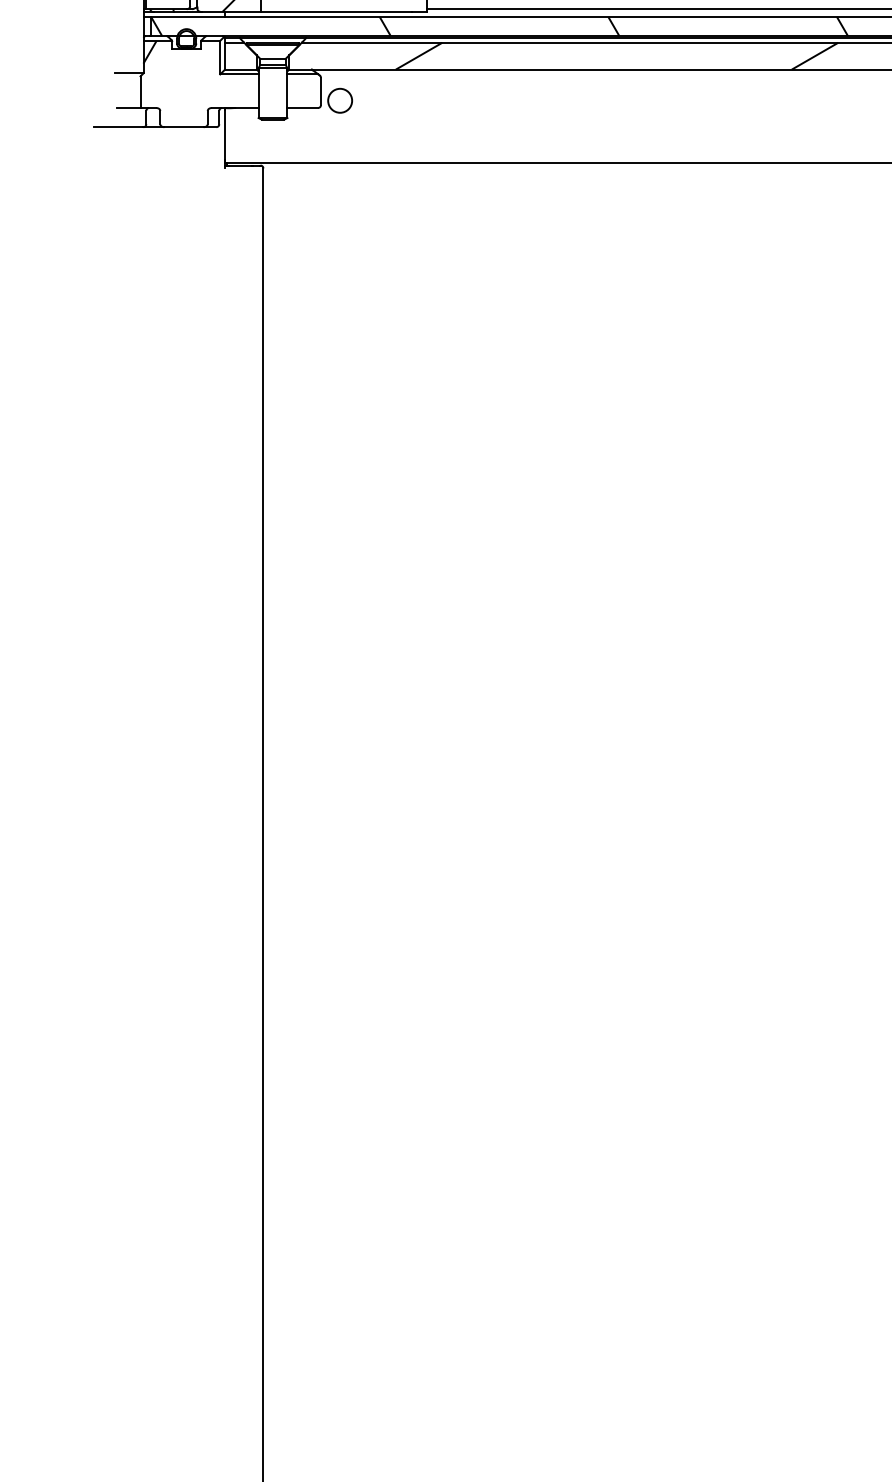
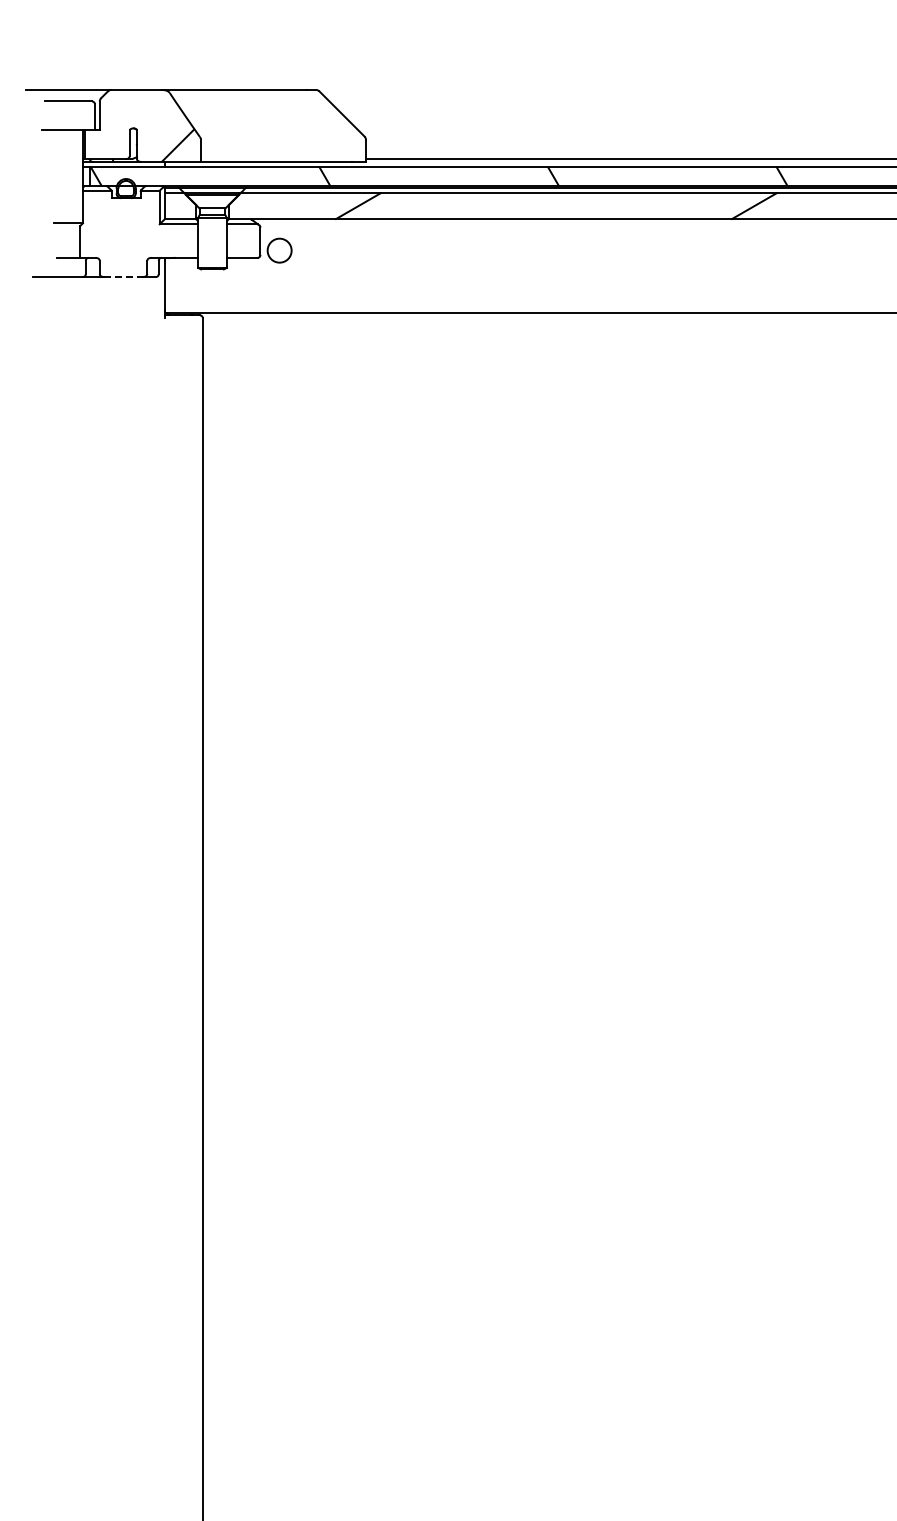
hatch: (150, 51) -> (89, 201), removed
line: (184, 127) -> (123, 277), solid -> dashed

